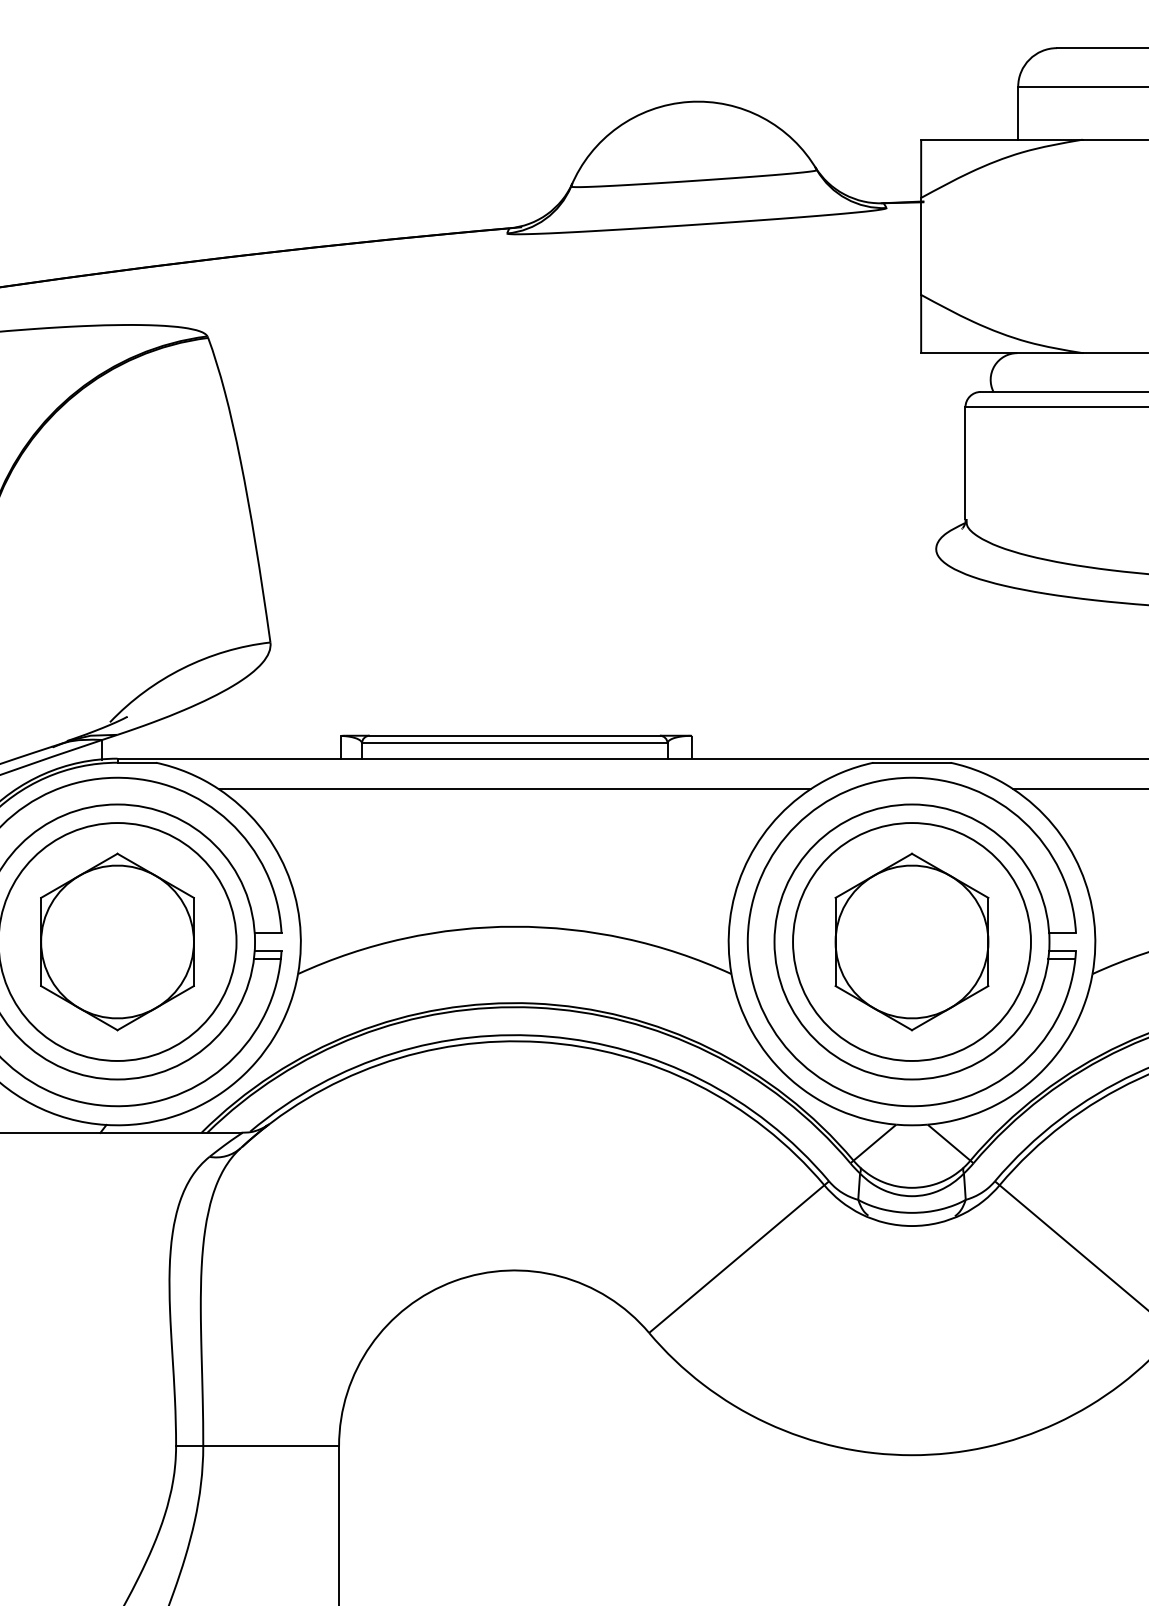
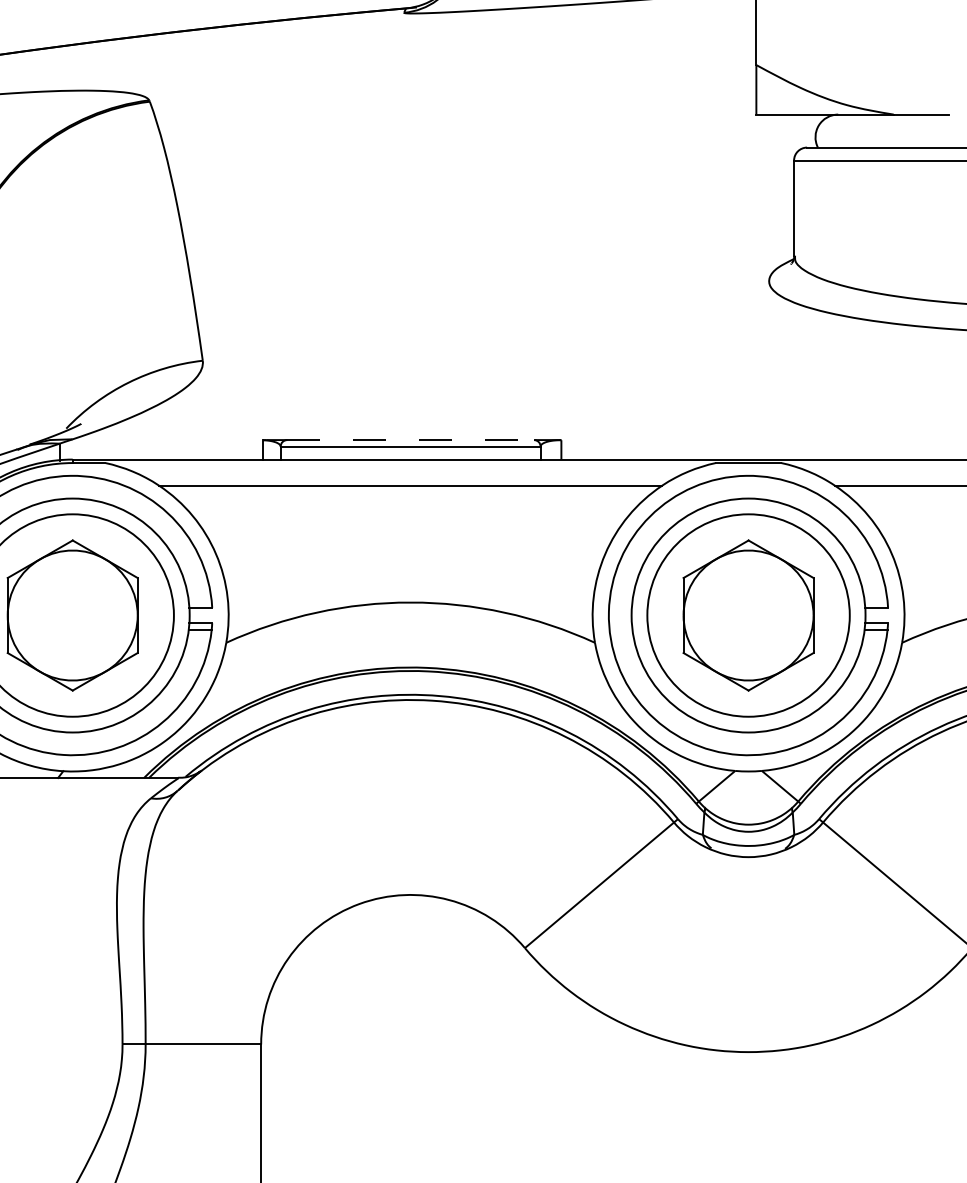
line: (515, 735) -> (411, 439), solid -> dashed

